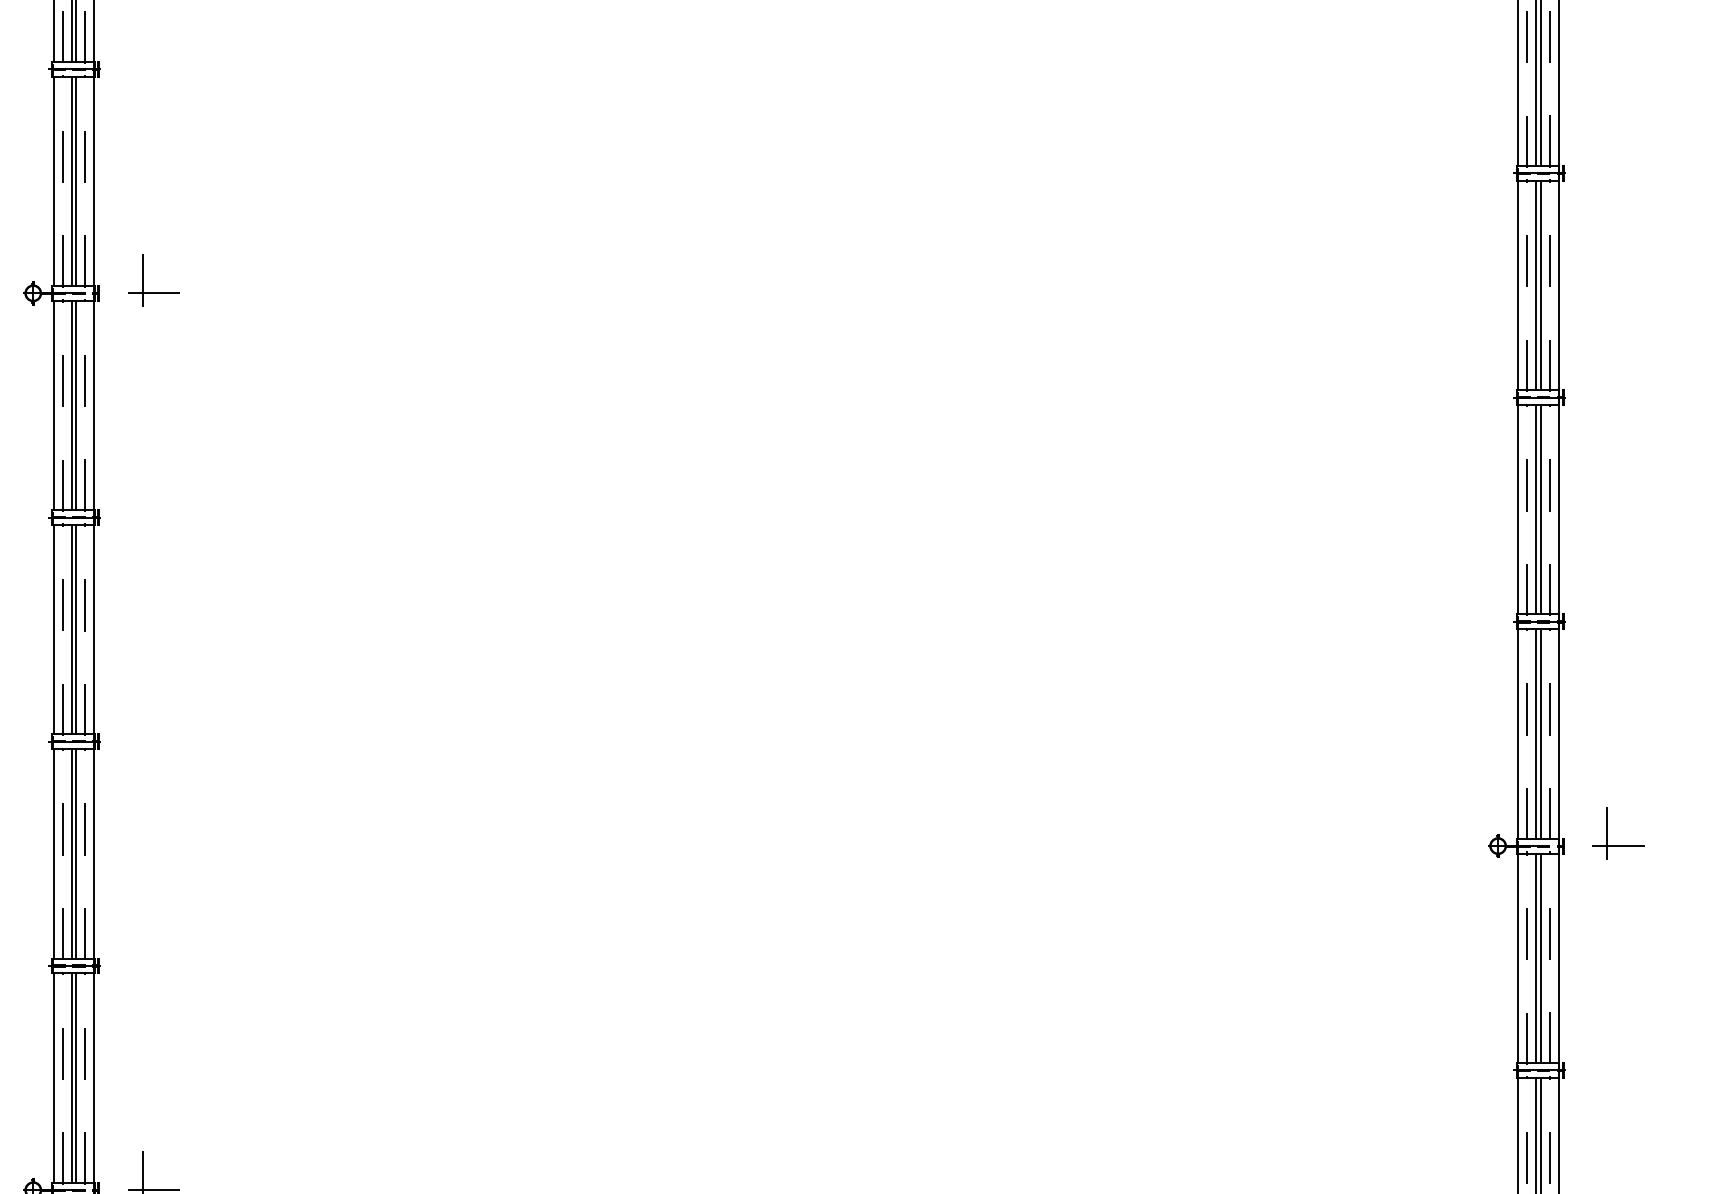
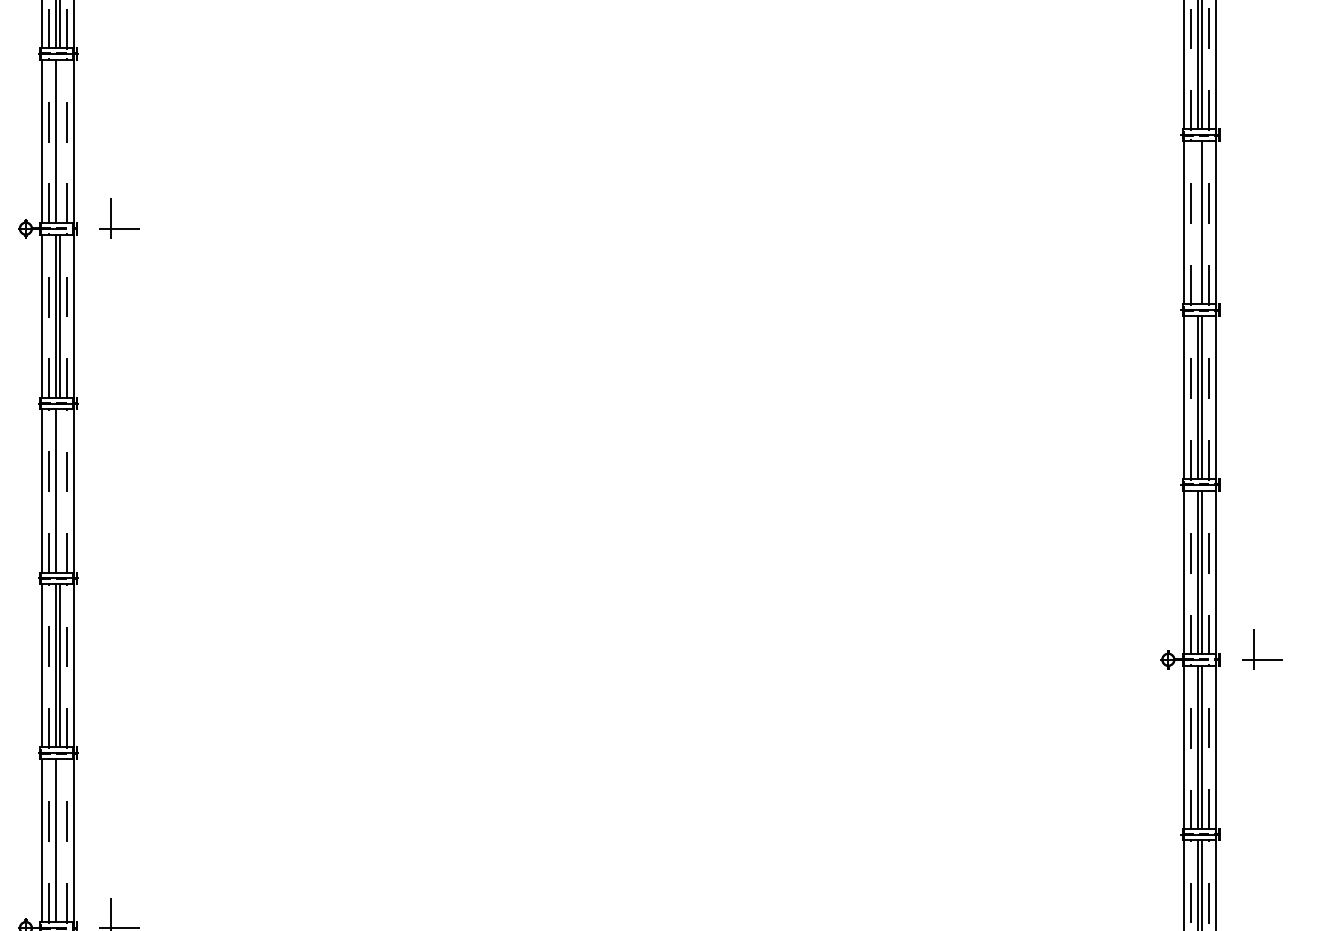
line: (76, 180) -> (59, 140), removed
line: (1536, 285) -> (1198, 222), removed
line: (76, 629) -> (59, 490), removed
line: (76, 1077) -> (59, 840), removed

